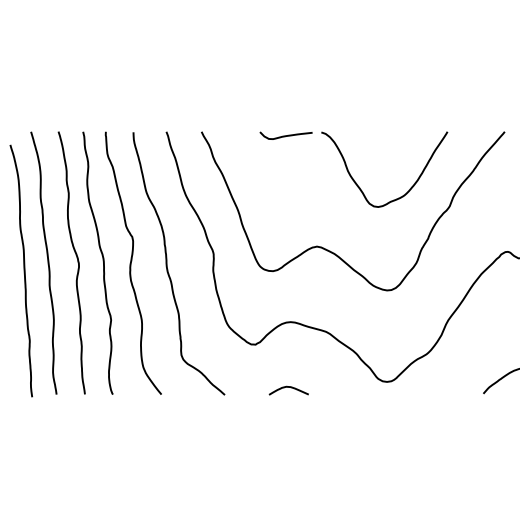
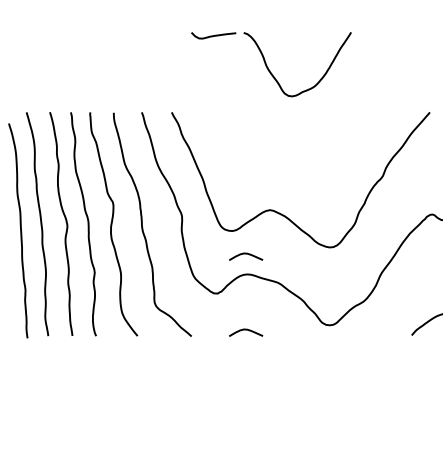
part: (353, 169) -> (271, 64), moved
curve: (289, 298) -> (246, 254), added

